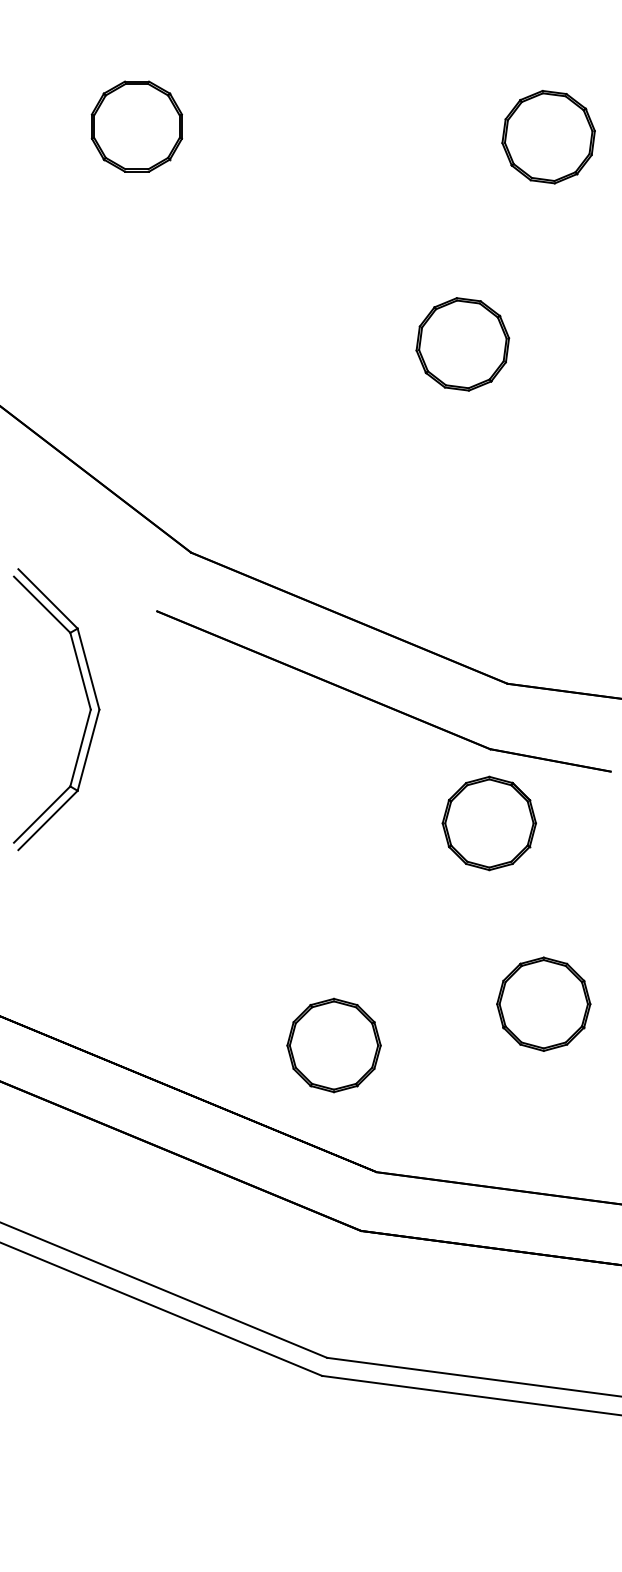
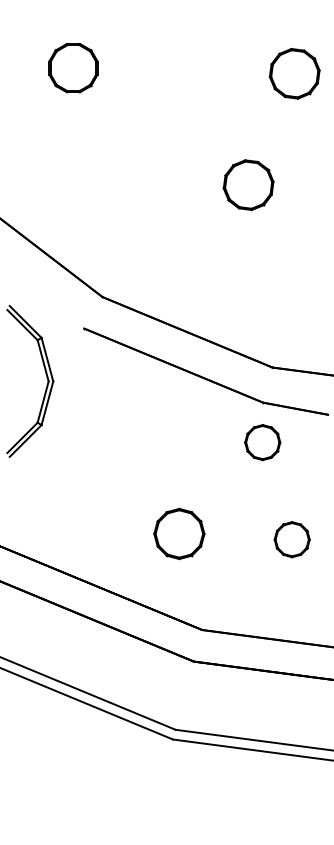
part: (488, 823) -> (262, 442), size x0.7
part: (544, 1003) -> (292, 539), size x0.7
part: (334, 1044) -> (179, 533), moved

